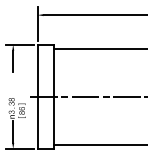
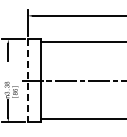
line: (37, 96) -> (27, 80), solid -> dashed

